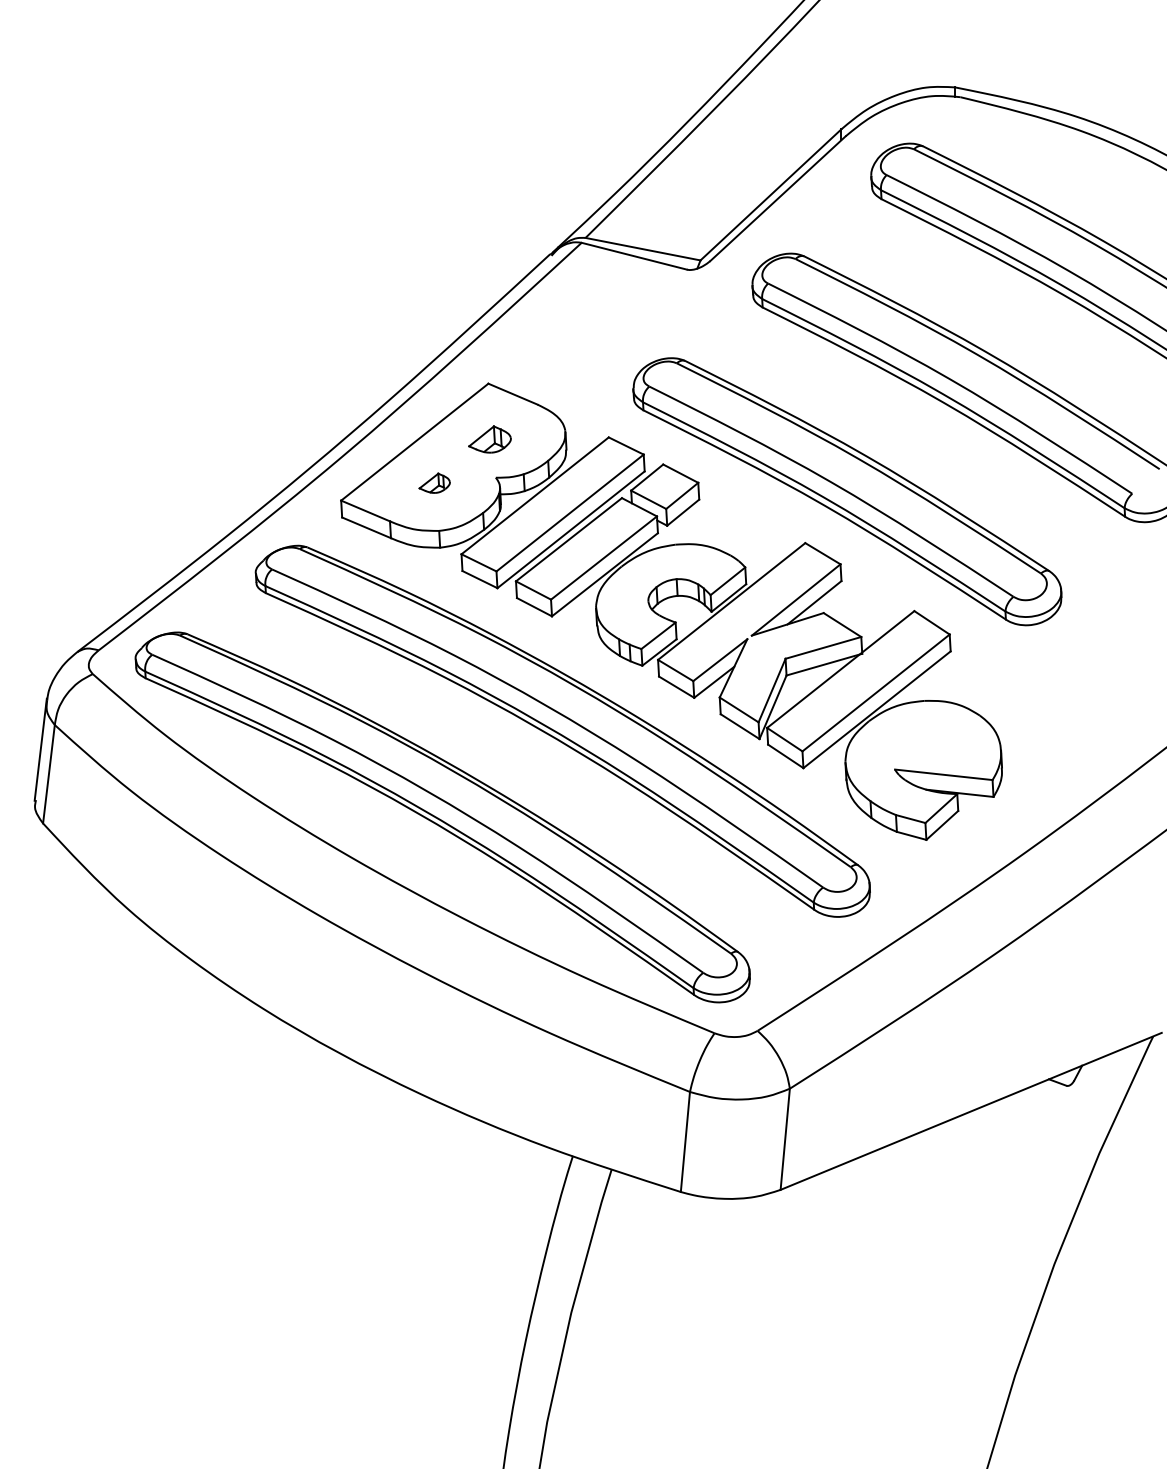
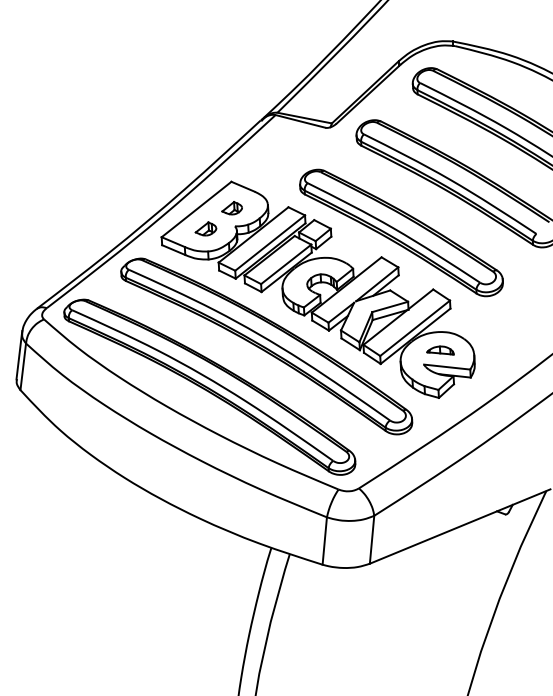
part: (433, 482) -> (205, 228), size x1.43
part: (929, 739) -> (440, 350), added

